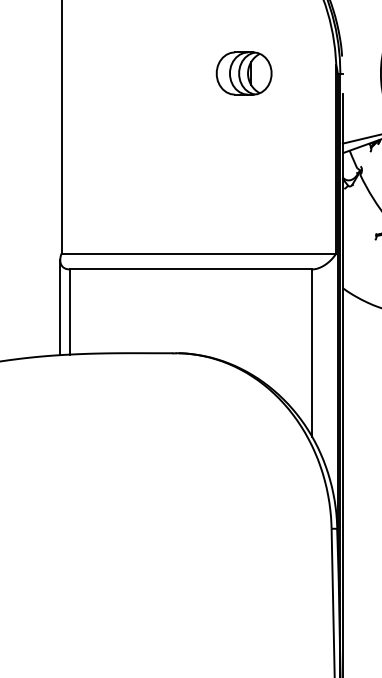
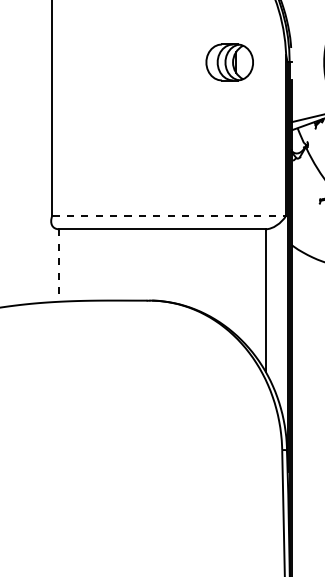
part: (243, 73) -> (229, 62), moved
line: (199, 253) -> (169, 215), solid -> dashed
line: (60, 307) -> (51, 261), removed
line: (70, 313) -> (59, 266), solid -> dashed

